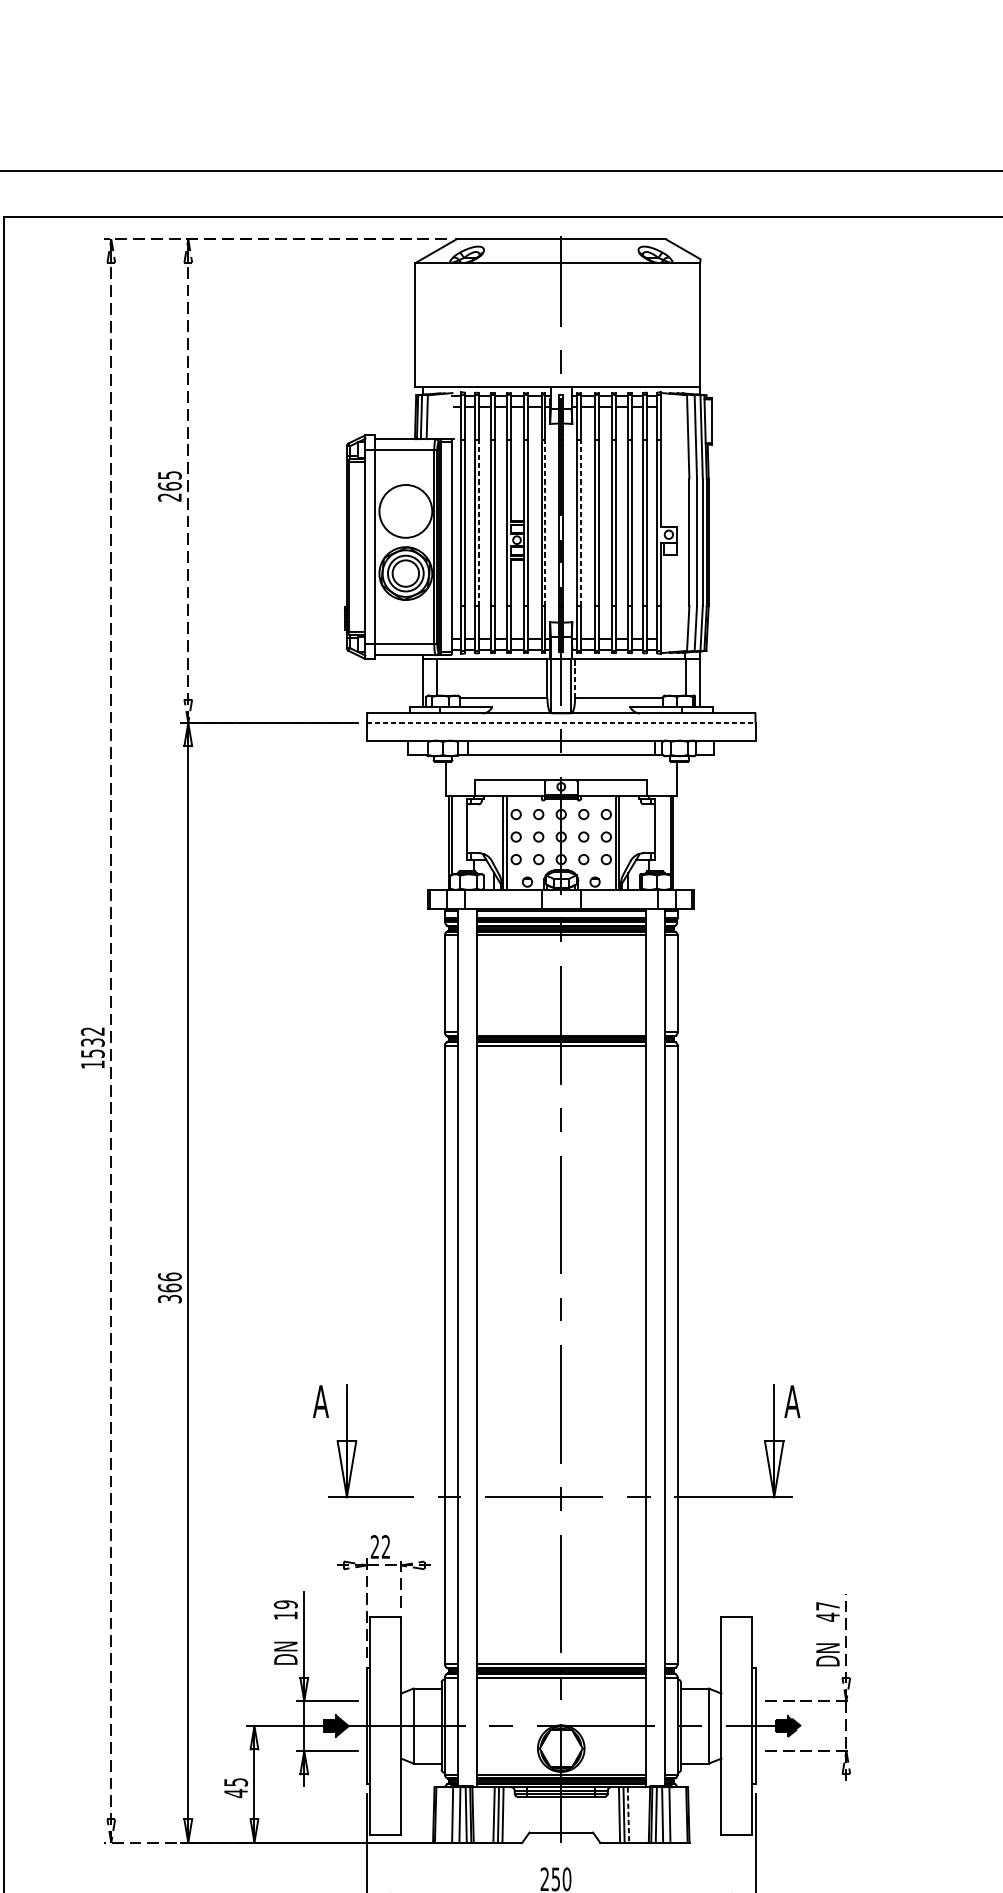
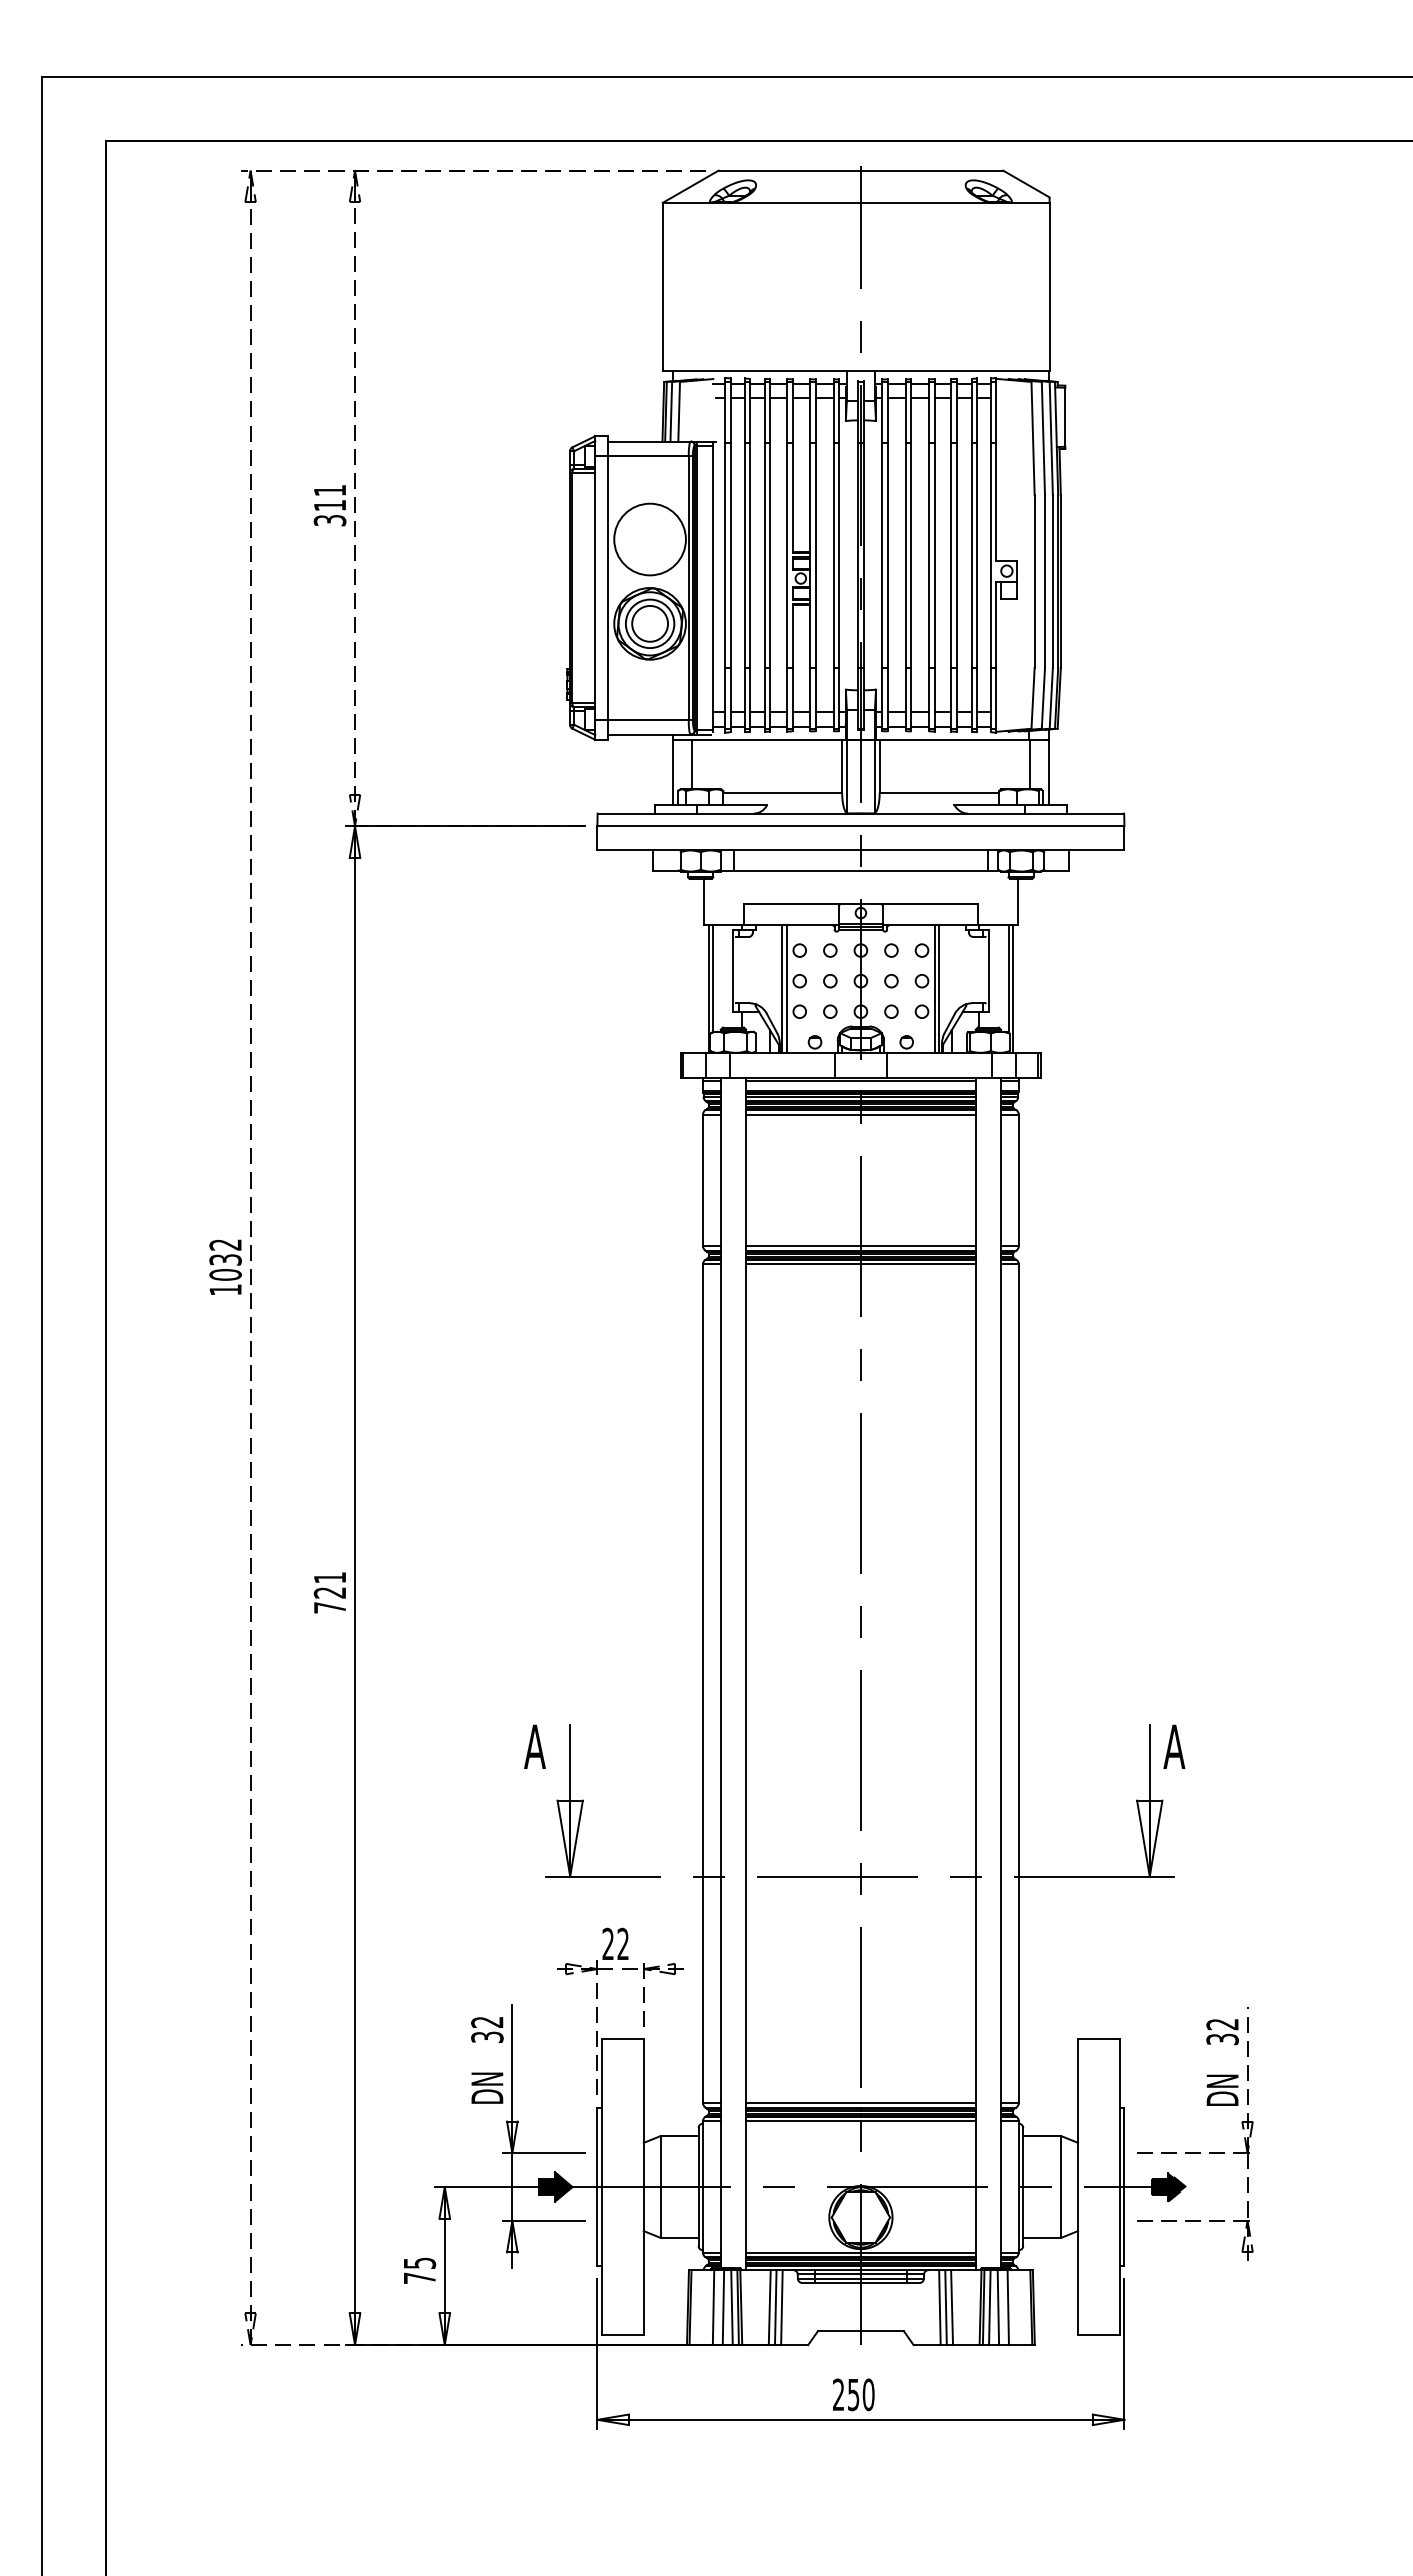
text: (169, 486) -> (329, 505), 265 -> 311
line: (479, 523) -> (749, 555), dashed -> solid
line: (545, 523) -> (839, 555), dashed -> solid
line: (580, 523) -> (887, 555), dashed -> solid
line: (574, 678) -> (879, 765), dashed -> solid
line: (560, 723) -> (860, 826), dashed -> solid
line: (560, 1032) -> (860, 1246), added
text: (92, 1053) -> (225, 1274), 1532 -> 1032
text: (169, 1287) -> (329, 1592), 366 -> 721
text: (285, 1609) -> (487, 2029), 19 -> 32
text: (827, 1612) -> (1222, 2032), 47 -> 32
text: (235, 1793) -> (419, 2278), 45 -> 75
line: (628, 1815) -> (952, 2308), dashed -> solid

